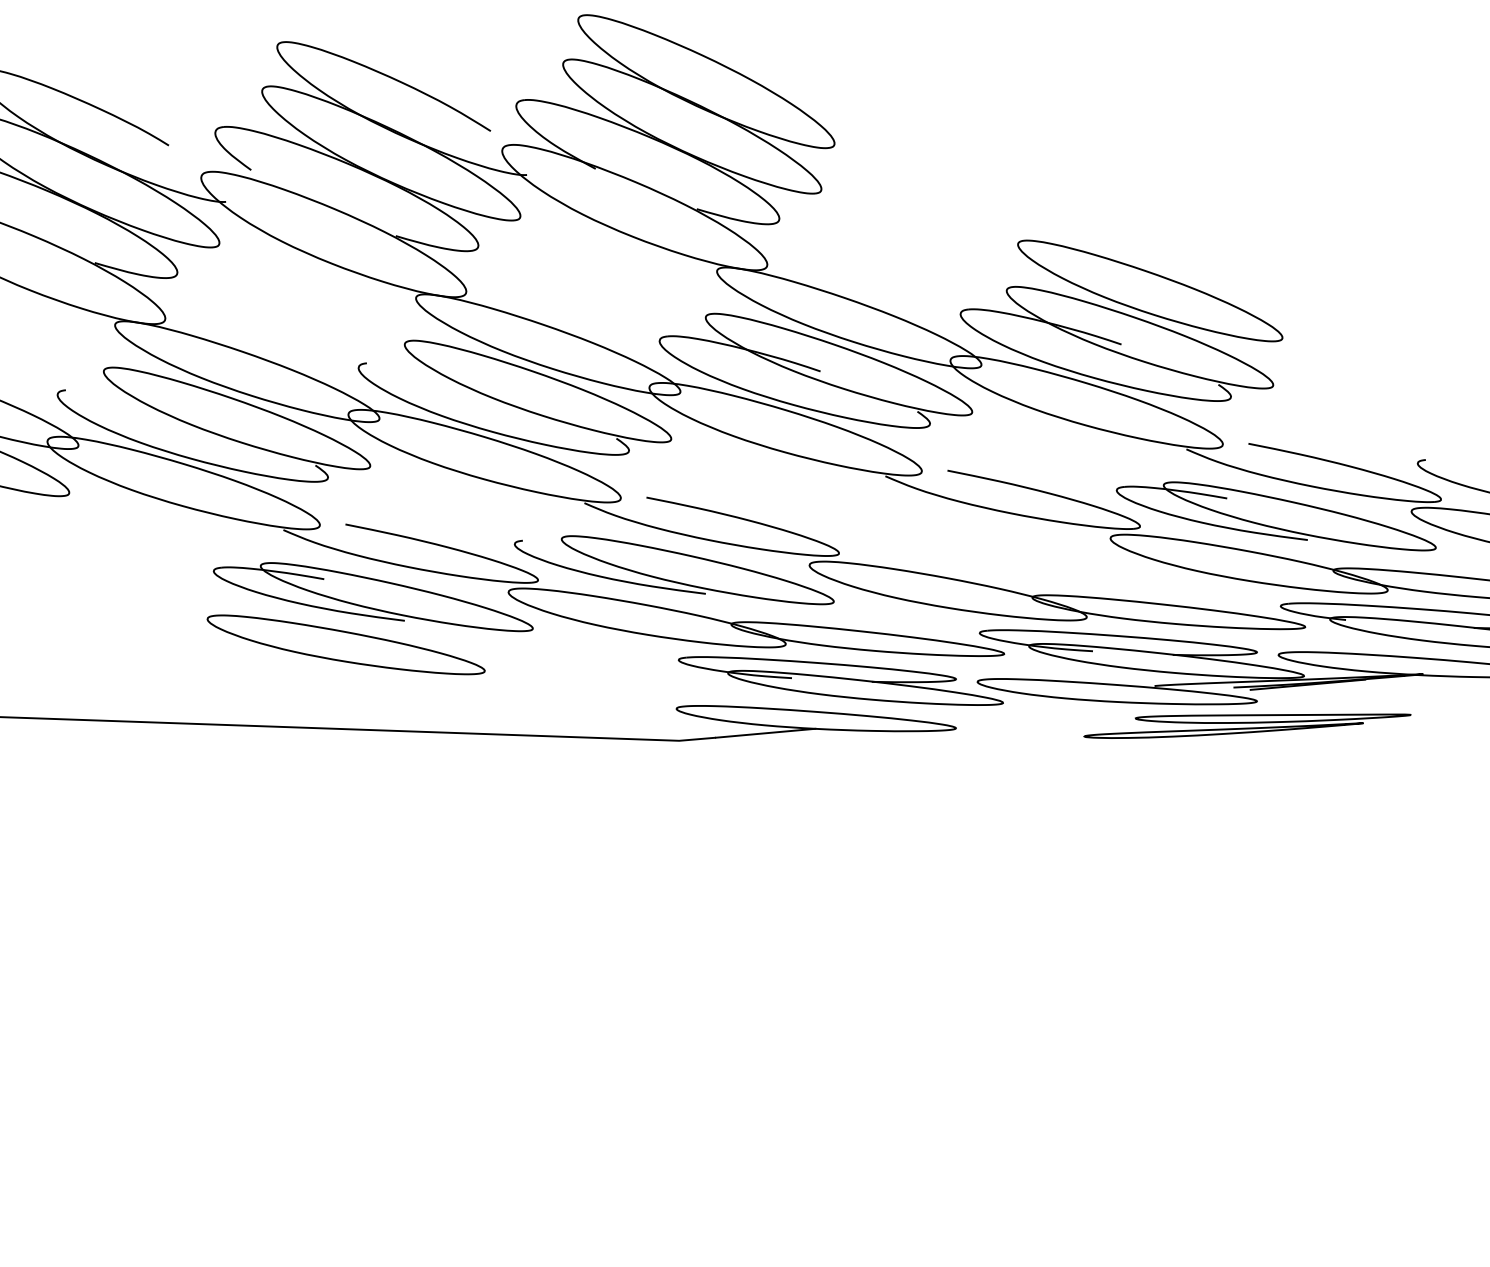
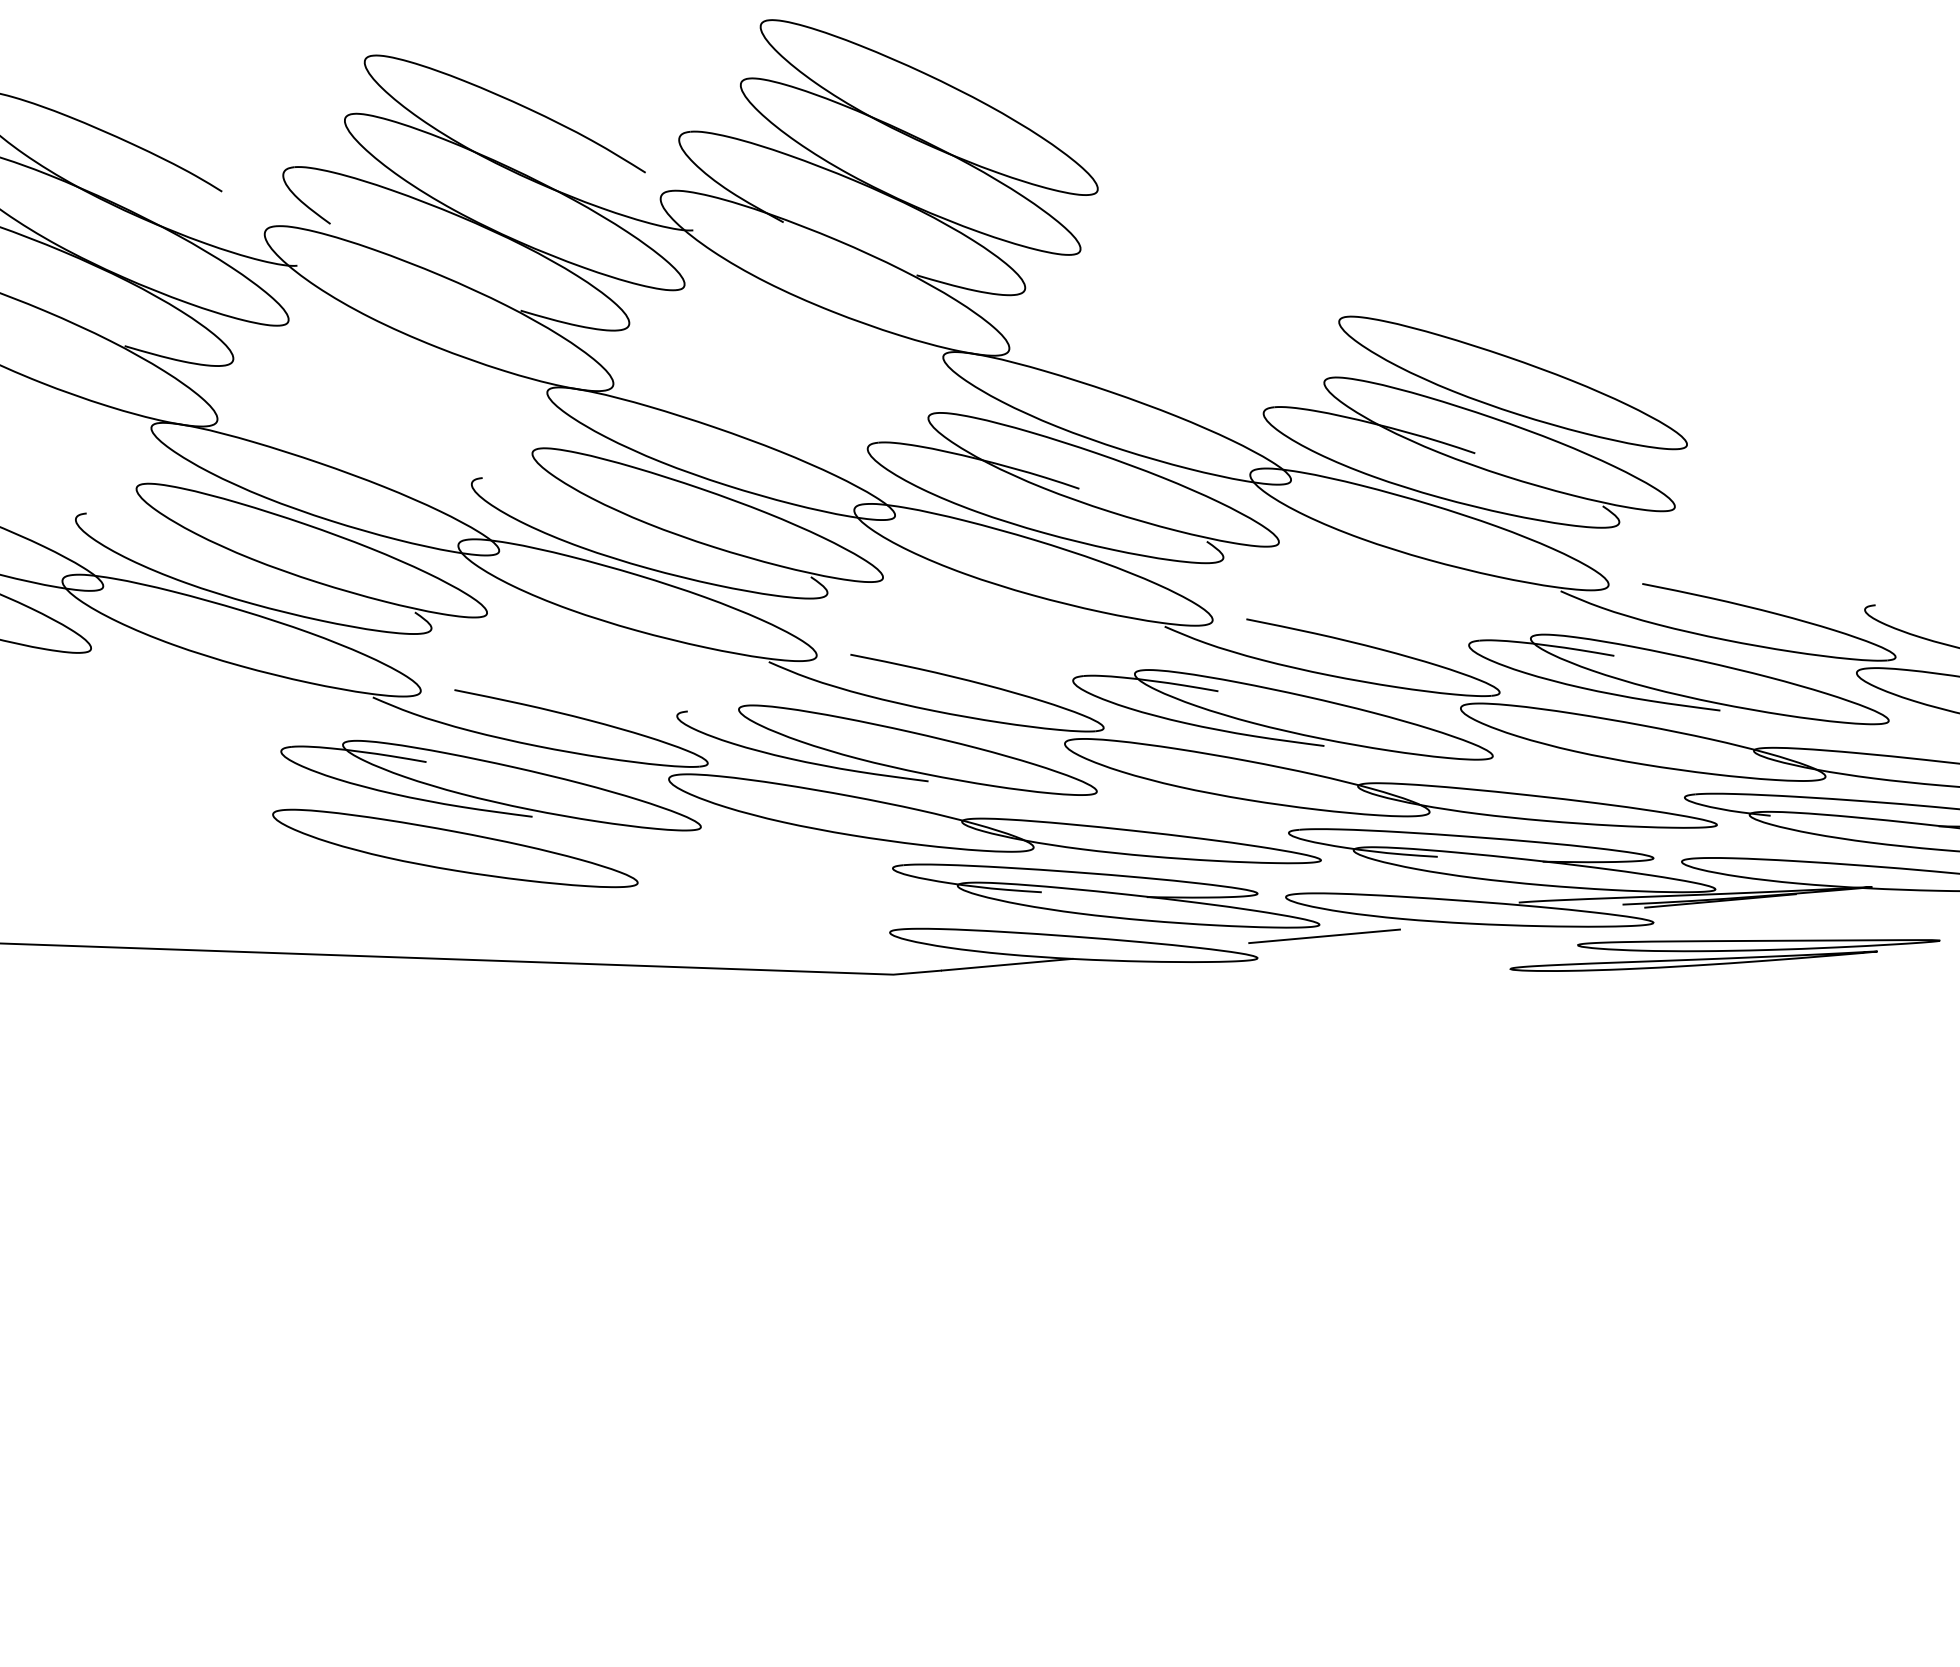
part: (974, 543) -> (1282, 714), added
line: (1006, 711) -> (1324, 936), added
part: (1247, 726) -> (1724, 955), moved

